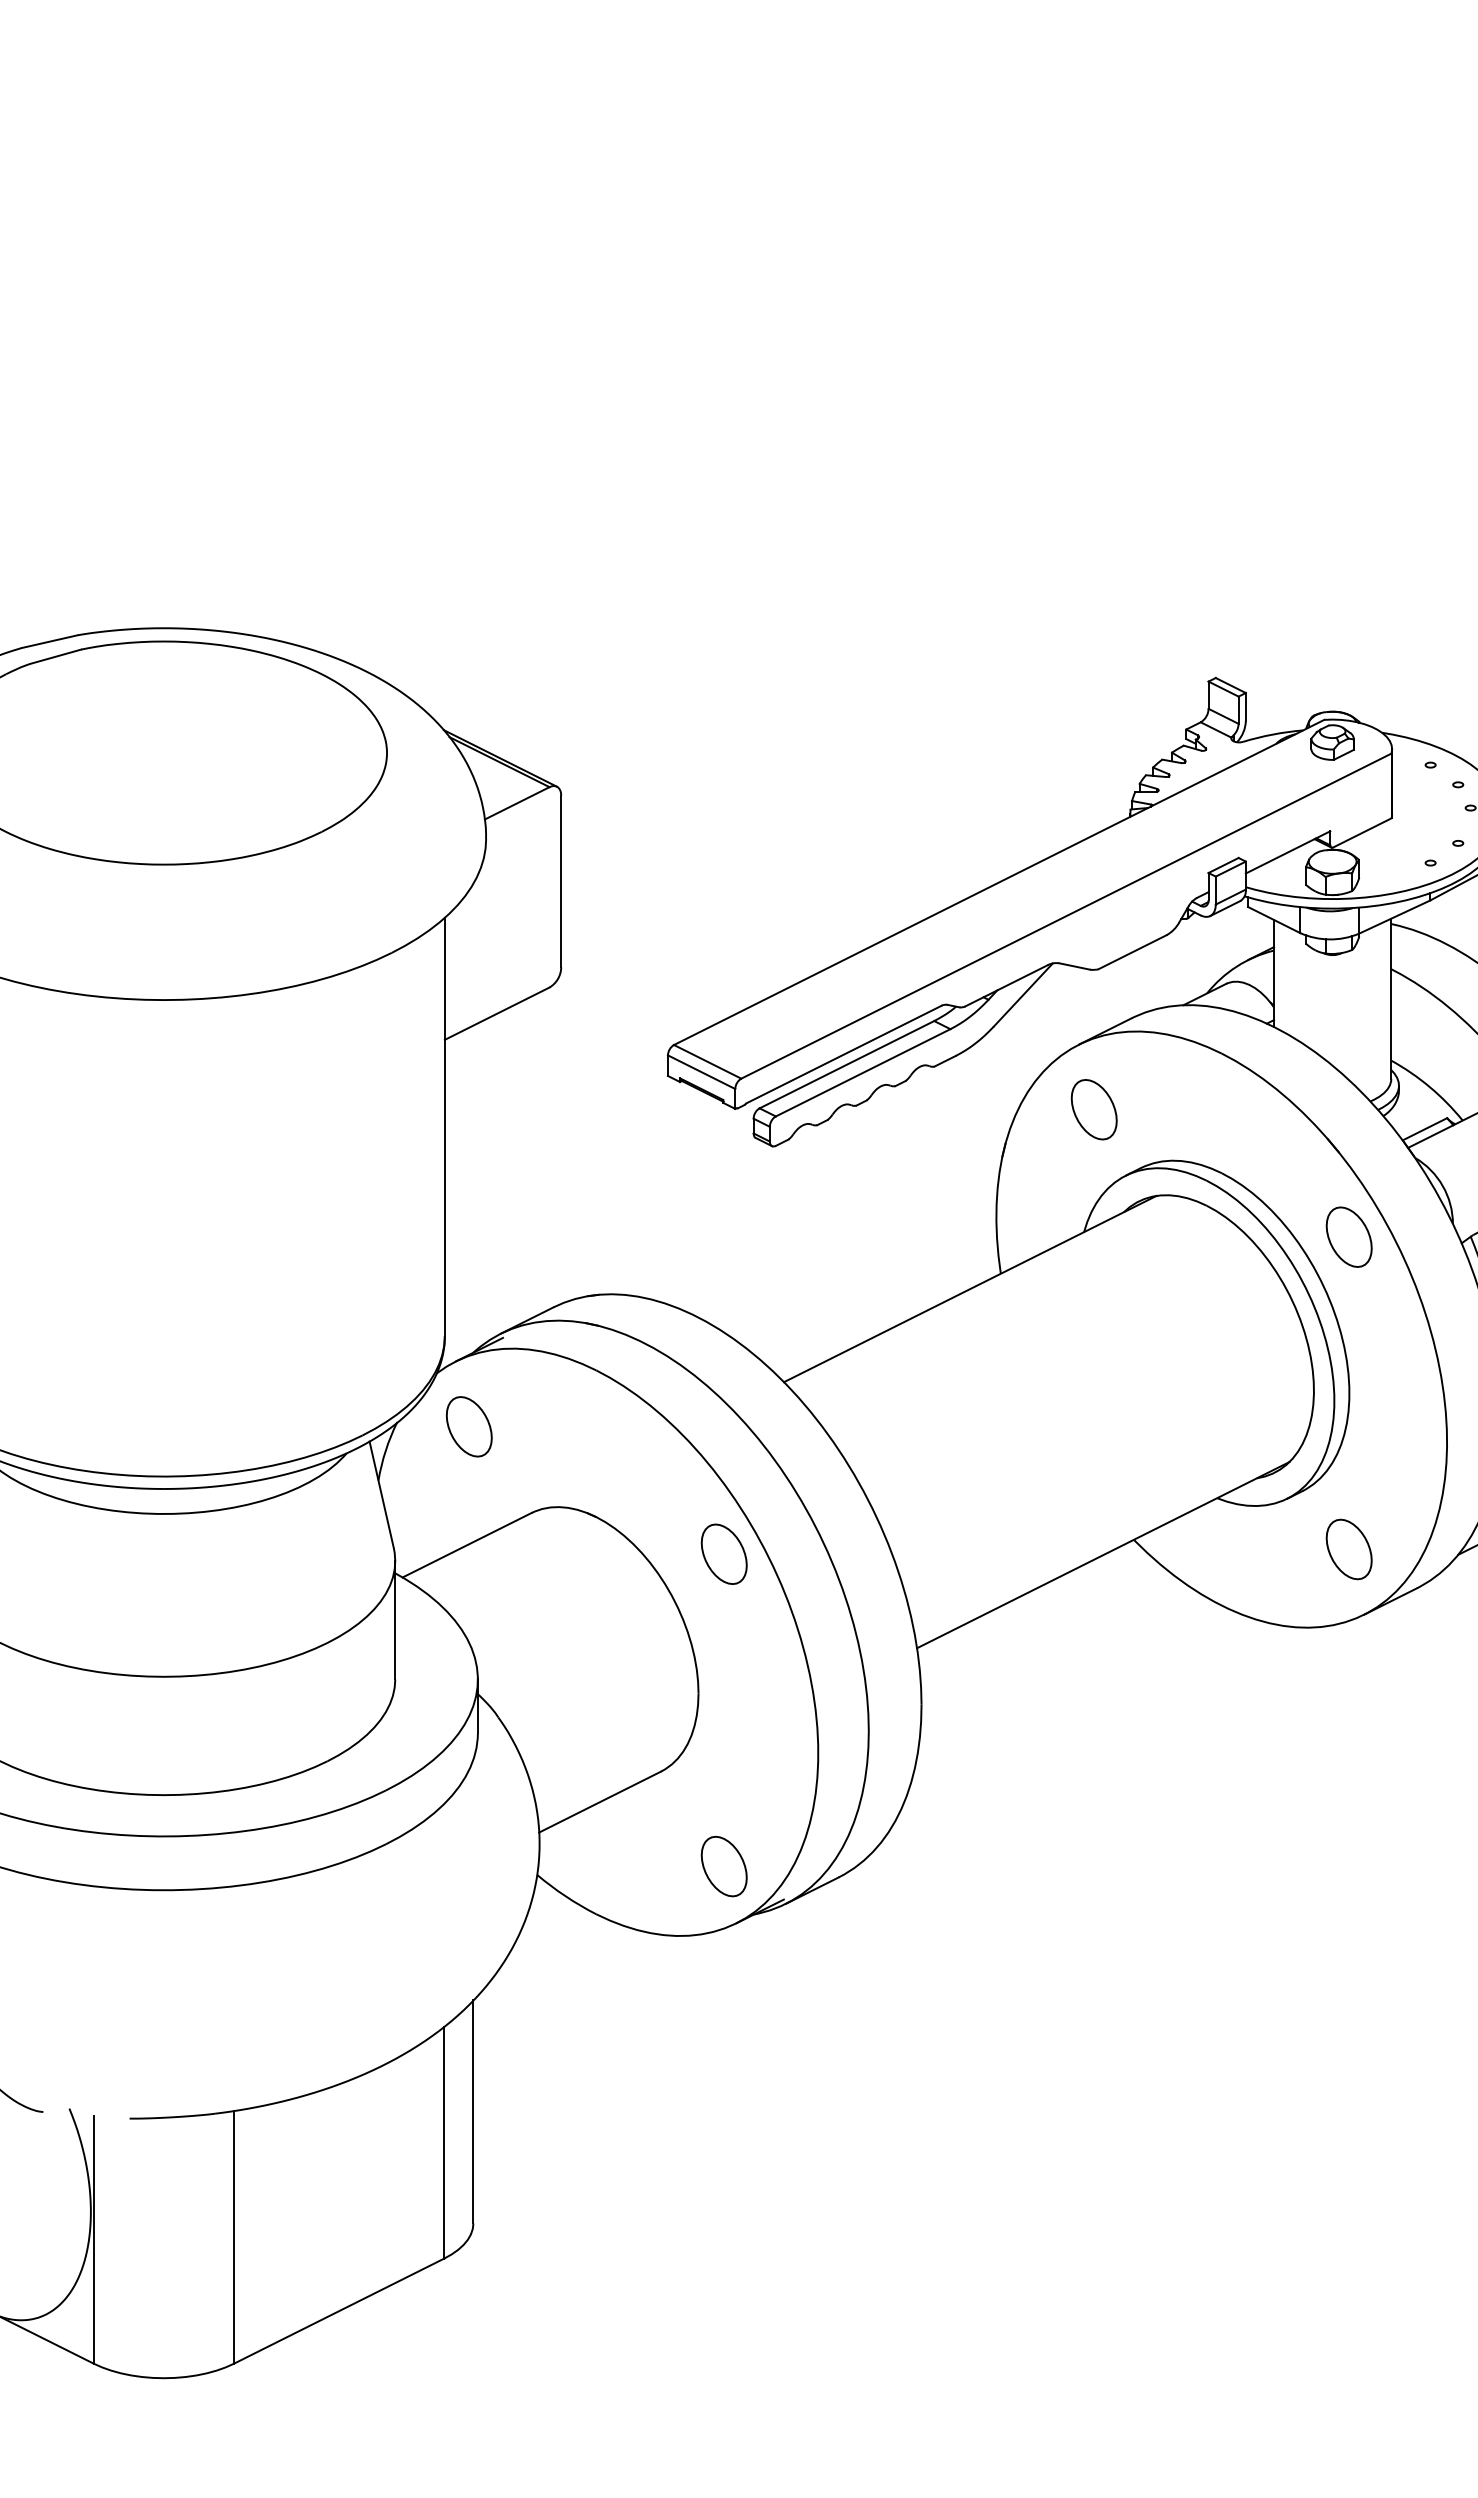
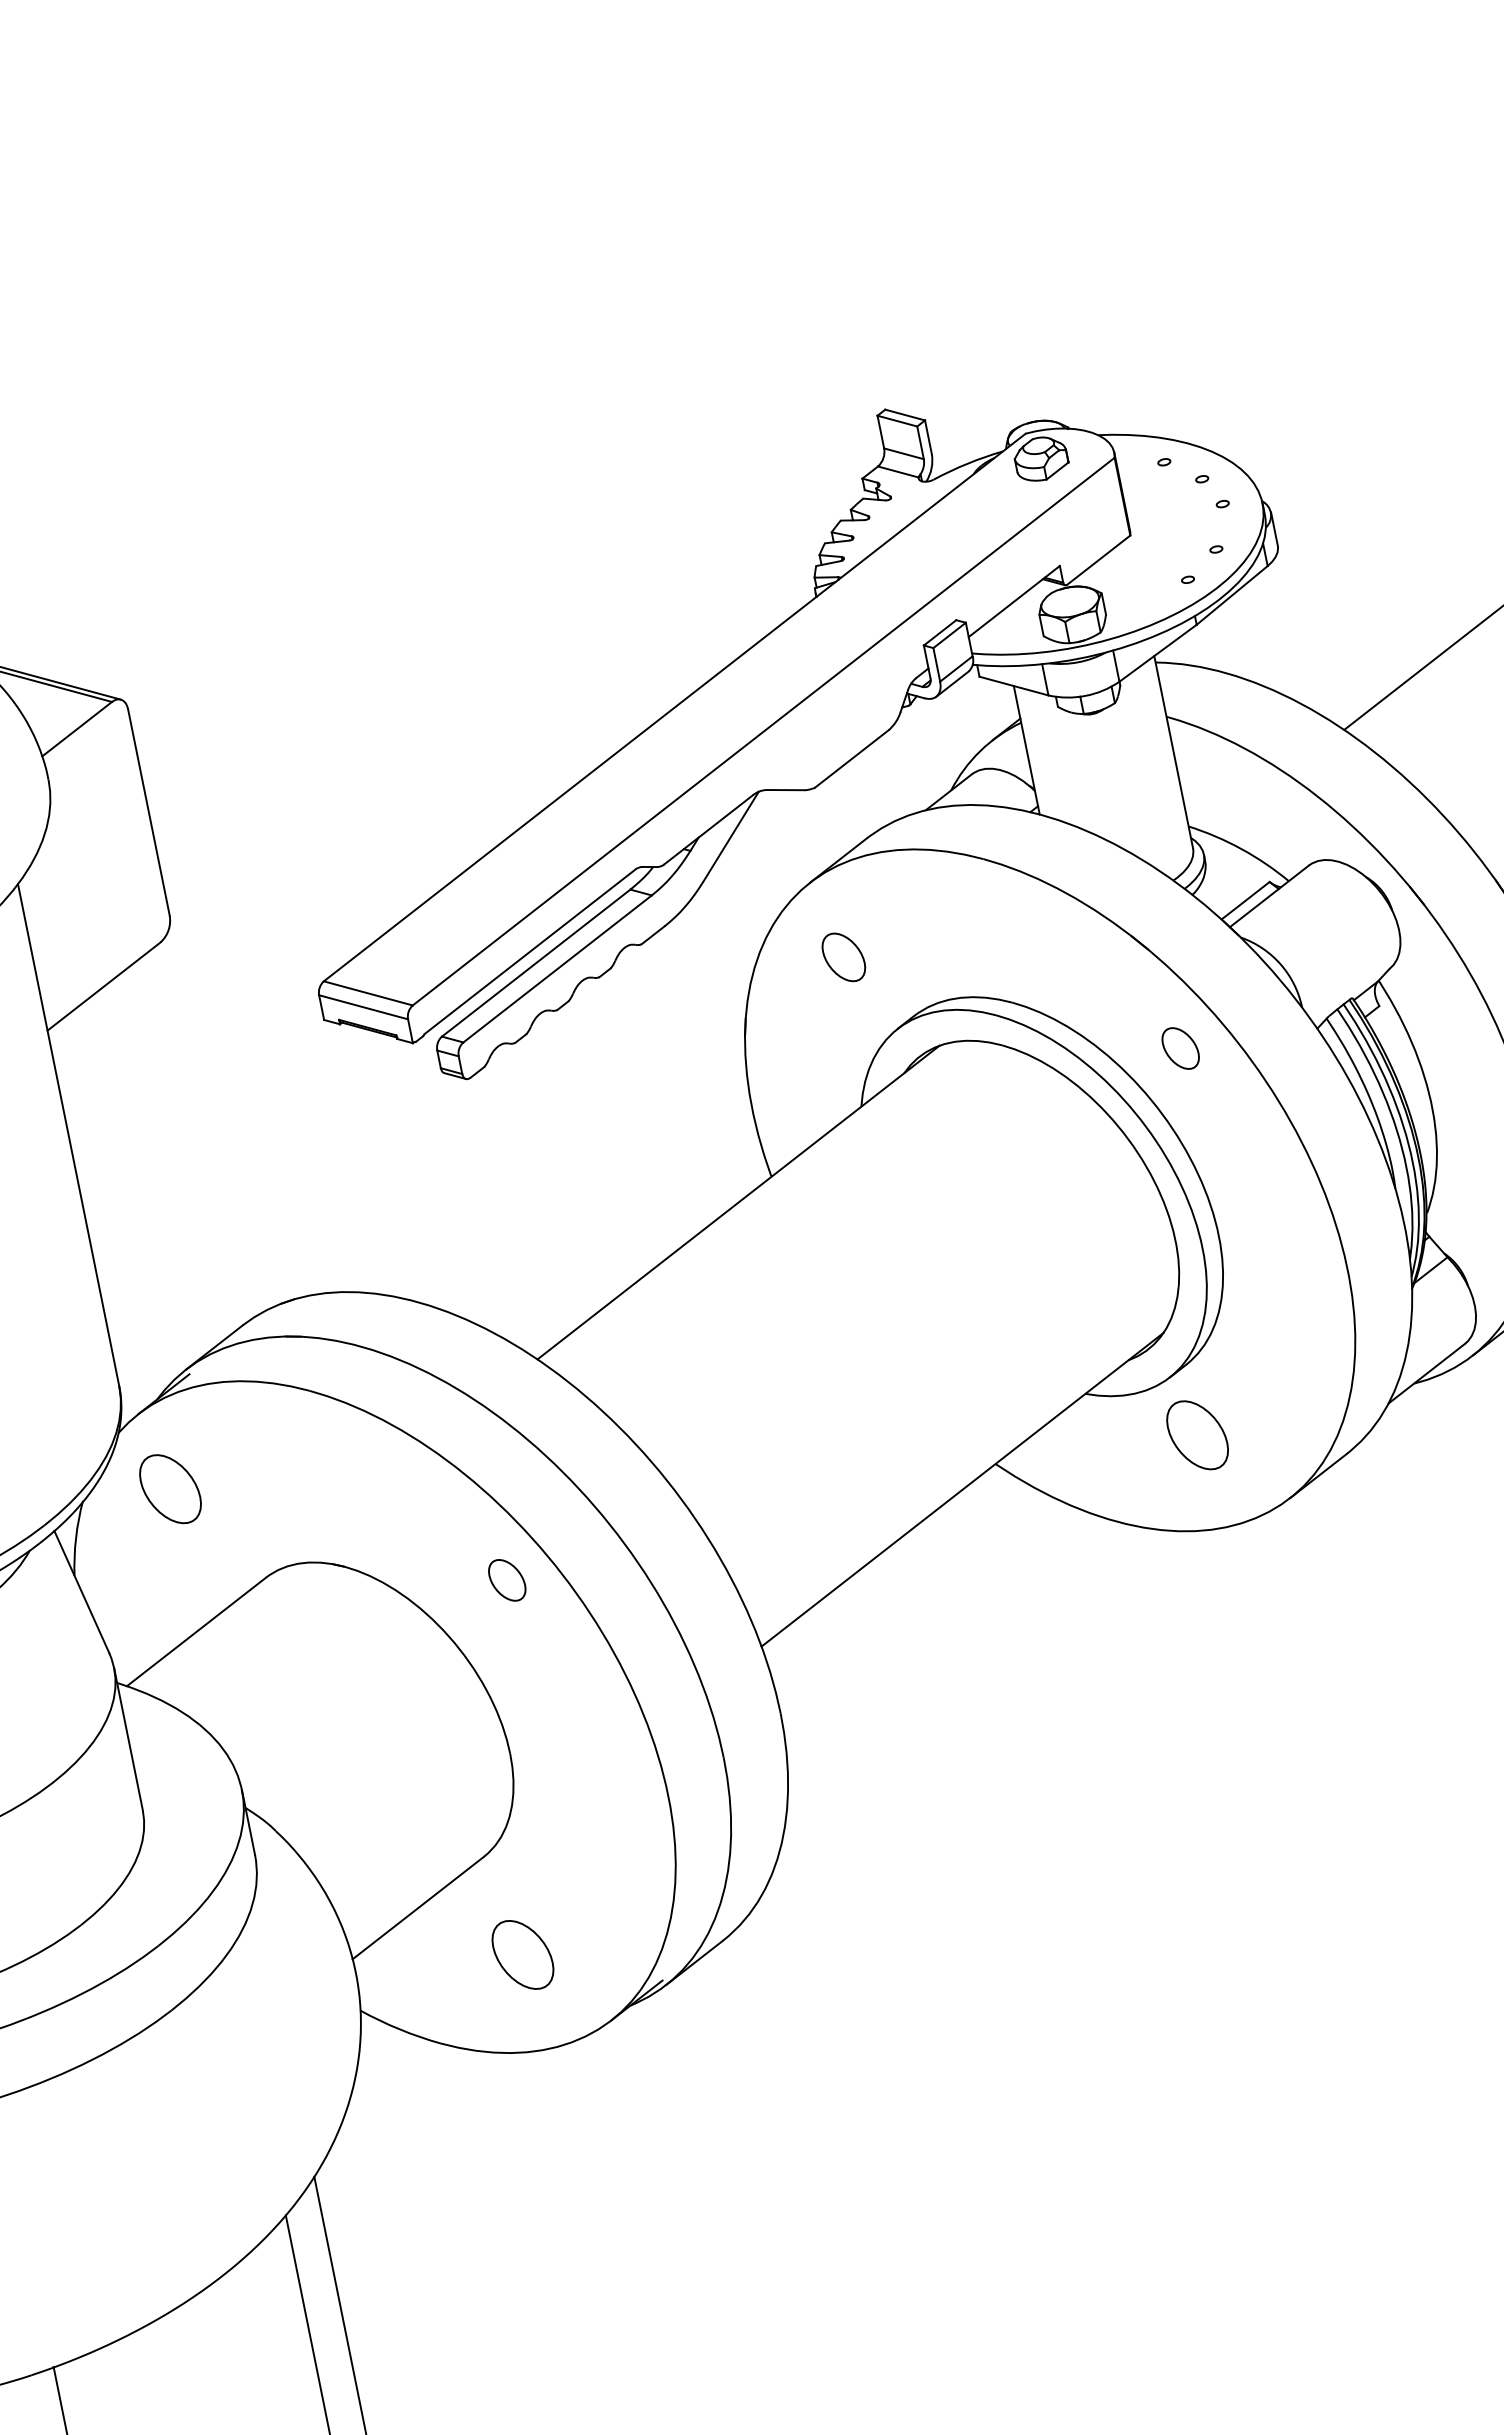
part: (1093, 1109) -> (842, 957), size x0.7
part: (1348, 1236) -> (1179, 1047), size x0.6
part: (1348, 1549) -> (1196, 1435), moved
part: (723, 1553) -> (506, 1579), size x0.6
part: (723, 1866) -> (522, 1955), moved

